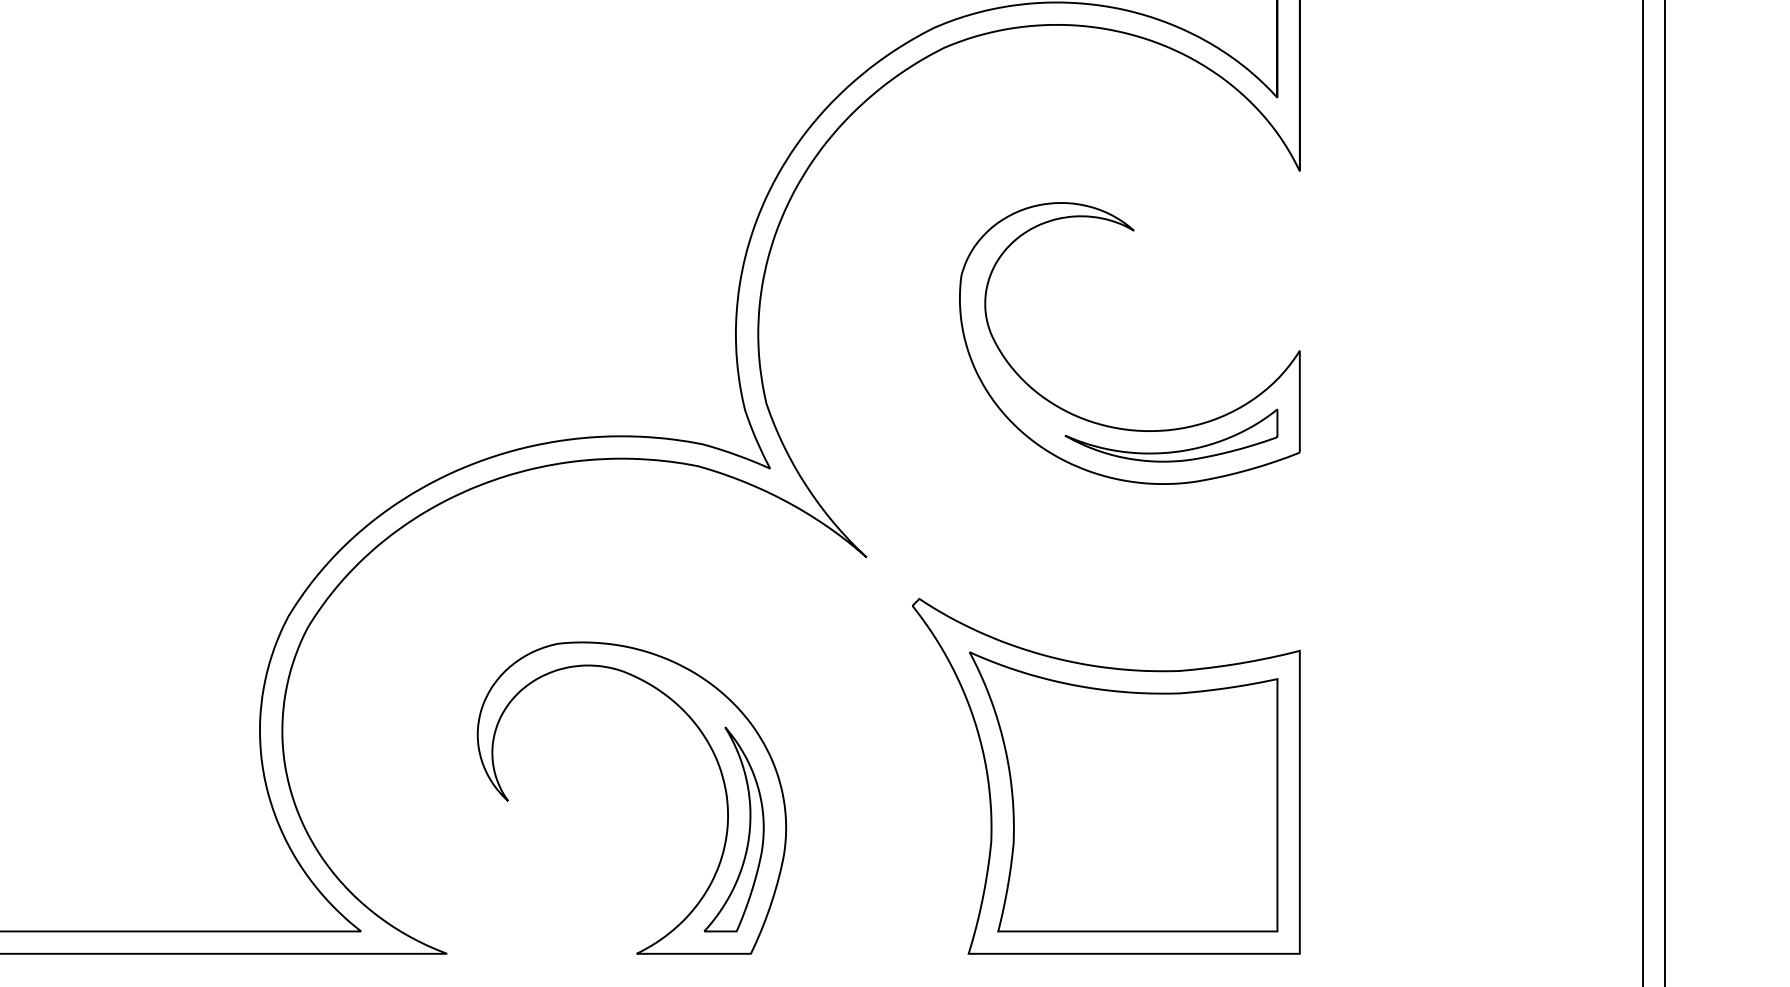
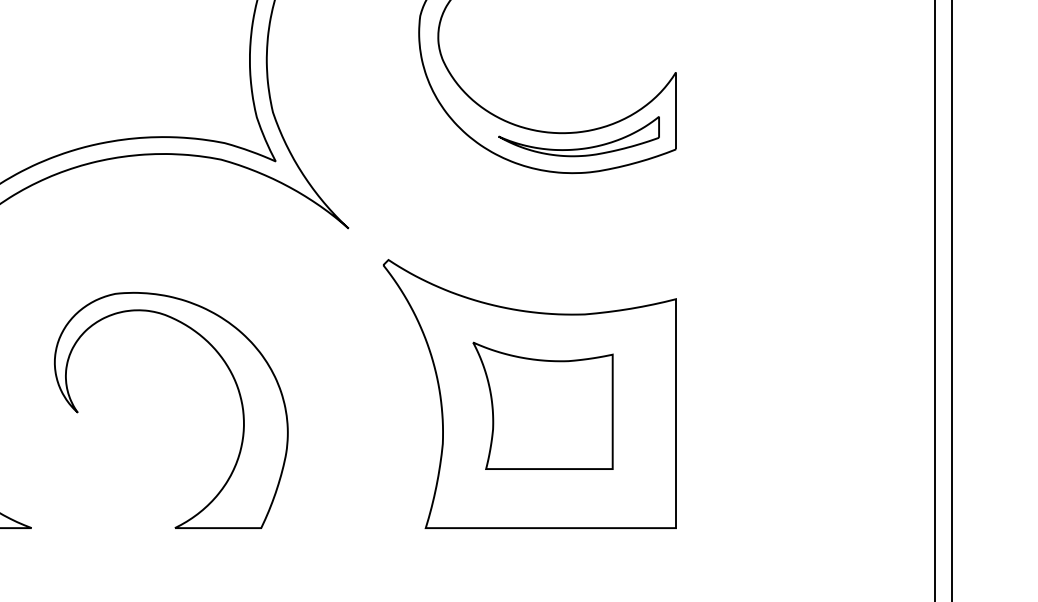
part: (1123, 791) -> (542, 405), size x0.6
part: (748, 830) -> (259, 434), removed

